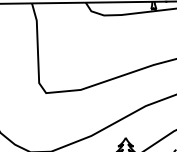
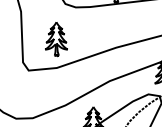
part: (80, 54) -> (56, 39), added

